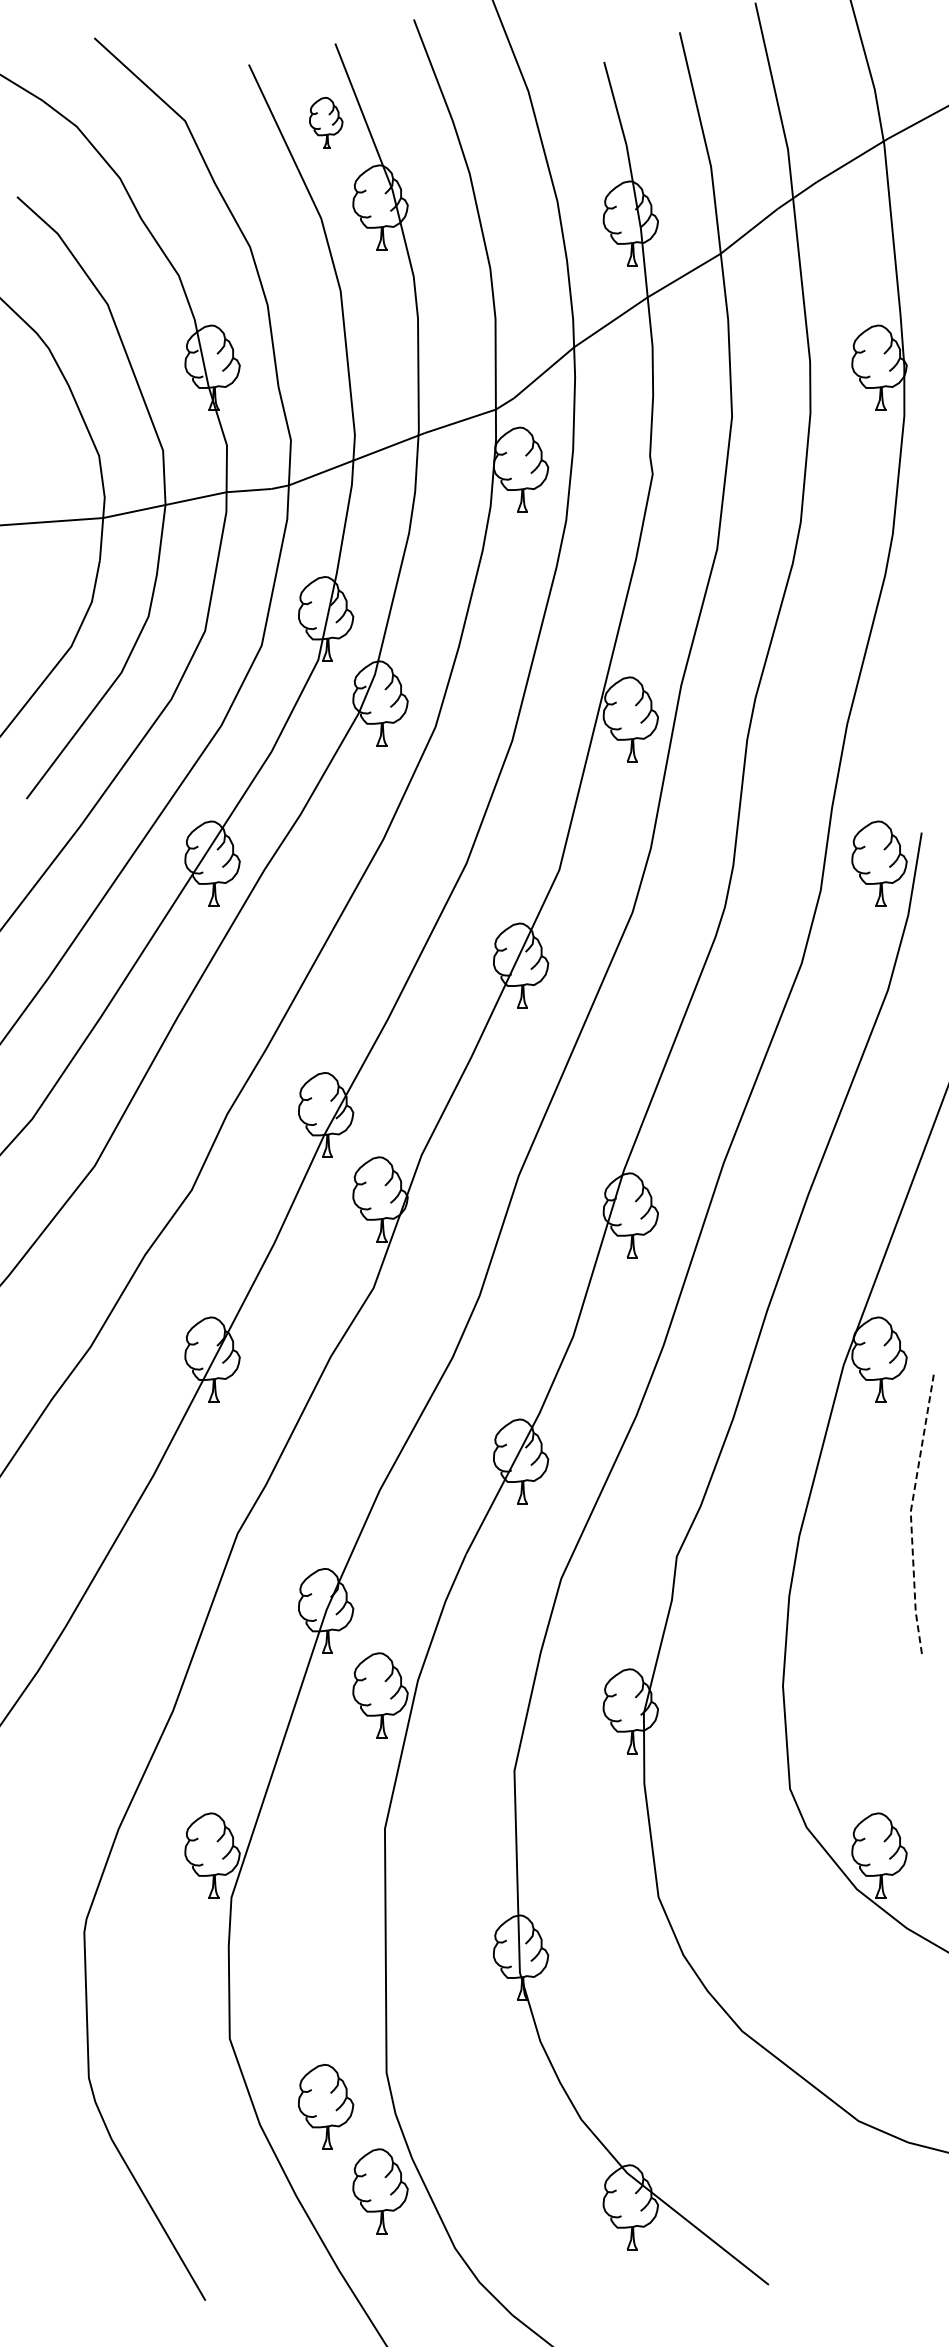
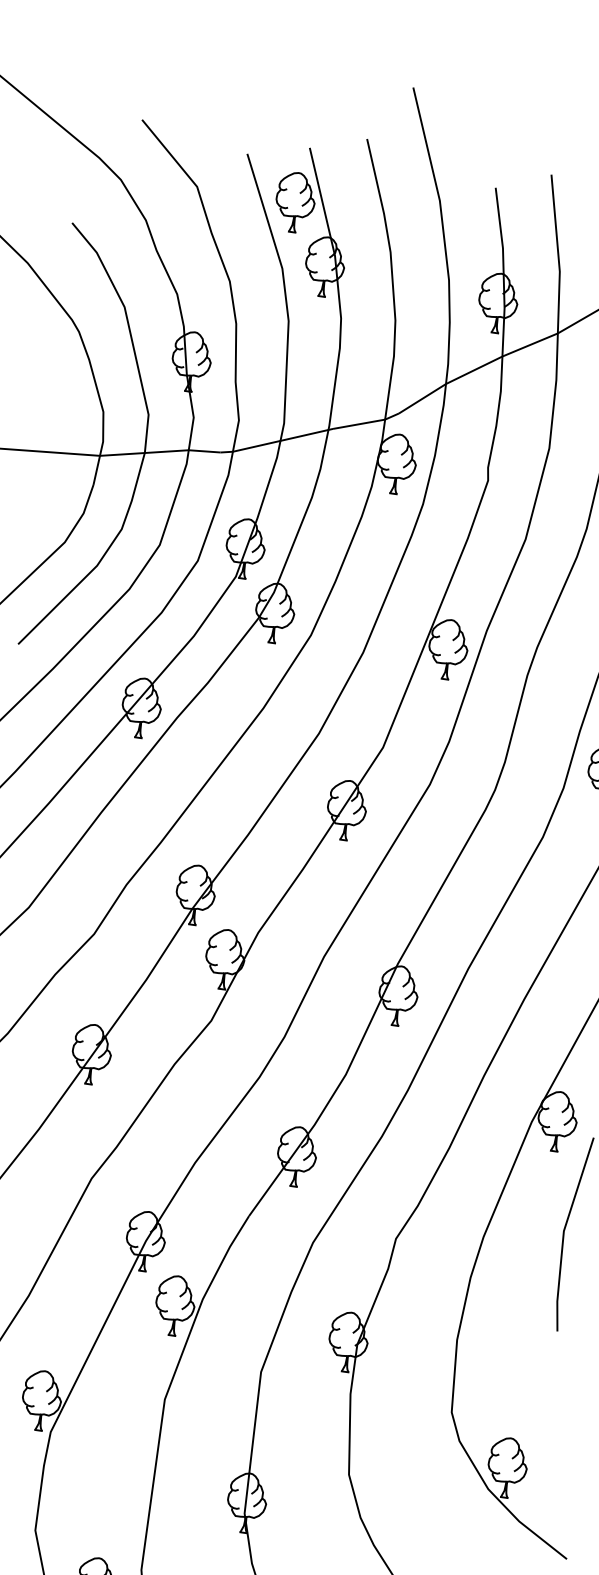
part: (326, 122) -> (295, 202), size x1.67
line: (910, 1512) -> (563, 1231), dashed -> solid

